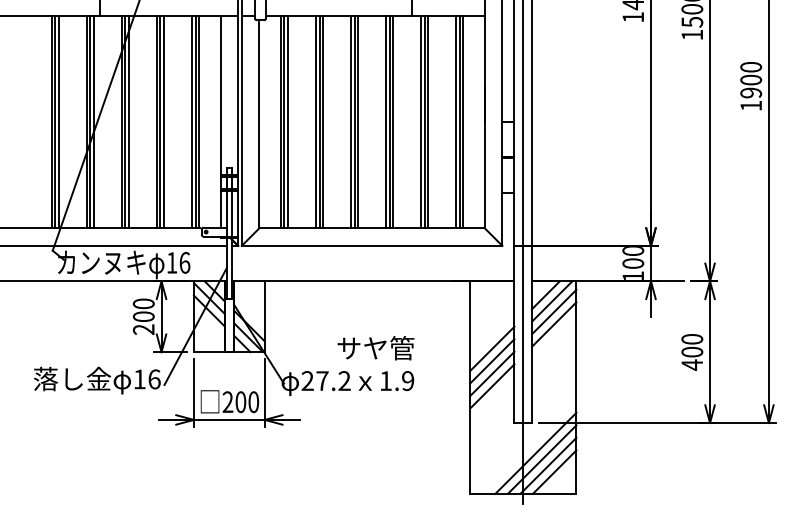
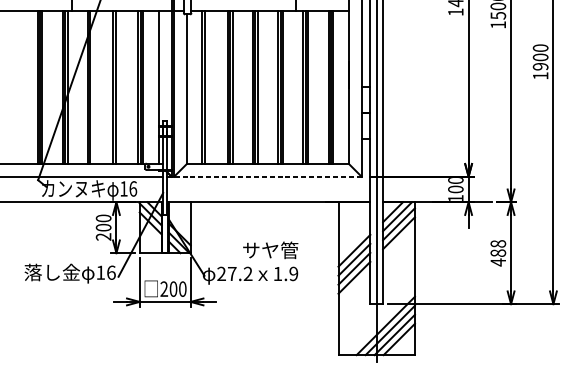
line: (128, 121) -> (92, 87), removed
line: (163, 121) -> (117, 87), removed
line: (287, 121) -> (207, 87), removed
line: (372, 245) -> (268, 176), solid -> dashed
text: (692, 345) -> (498, 248), 400 -> 488

